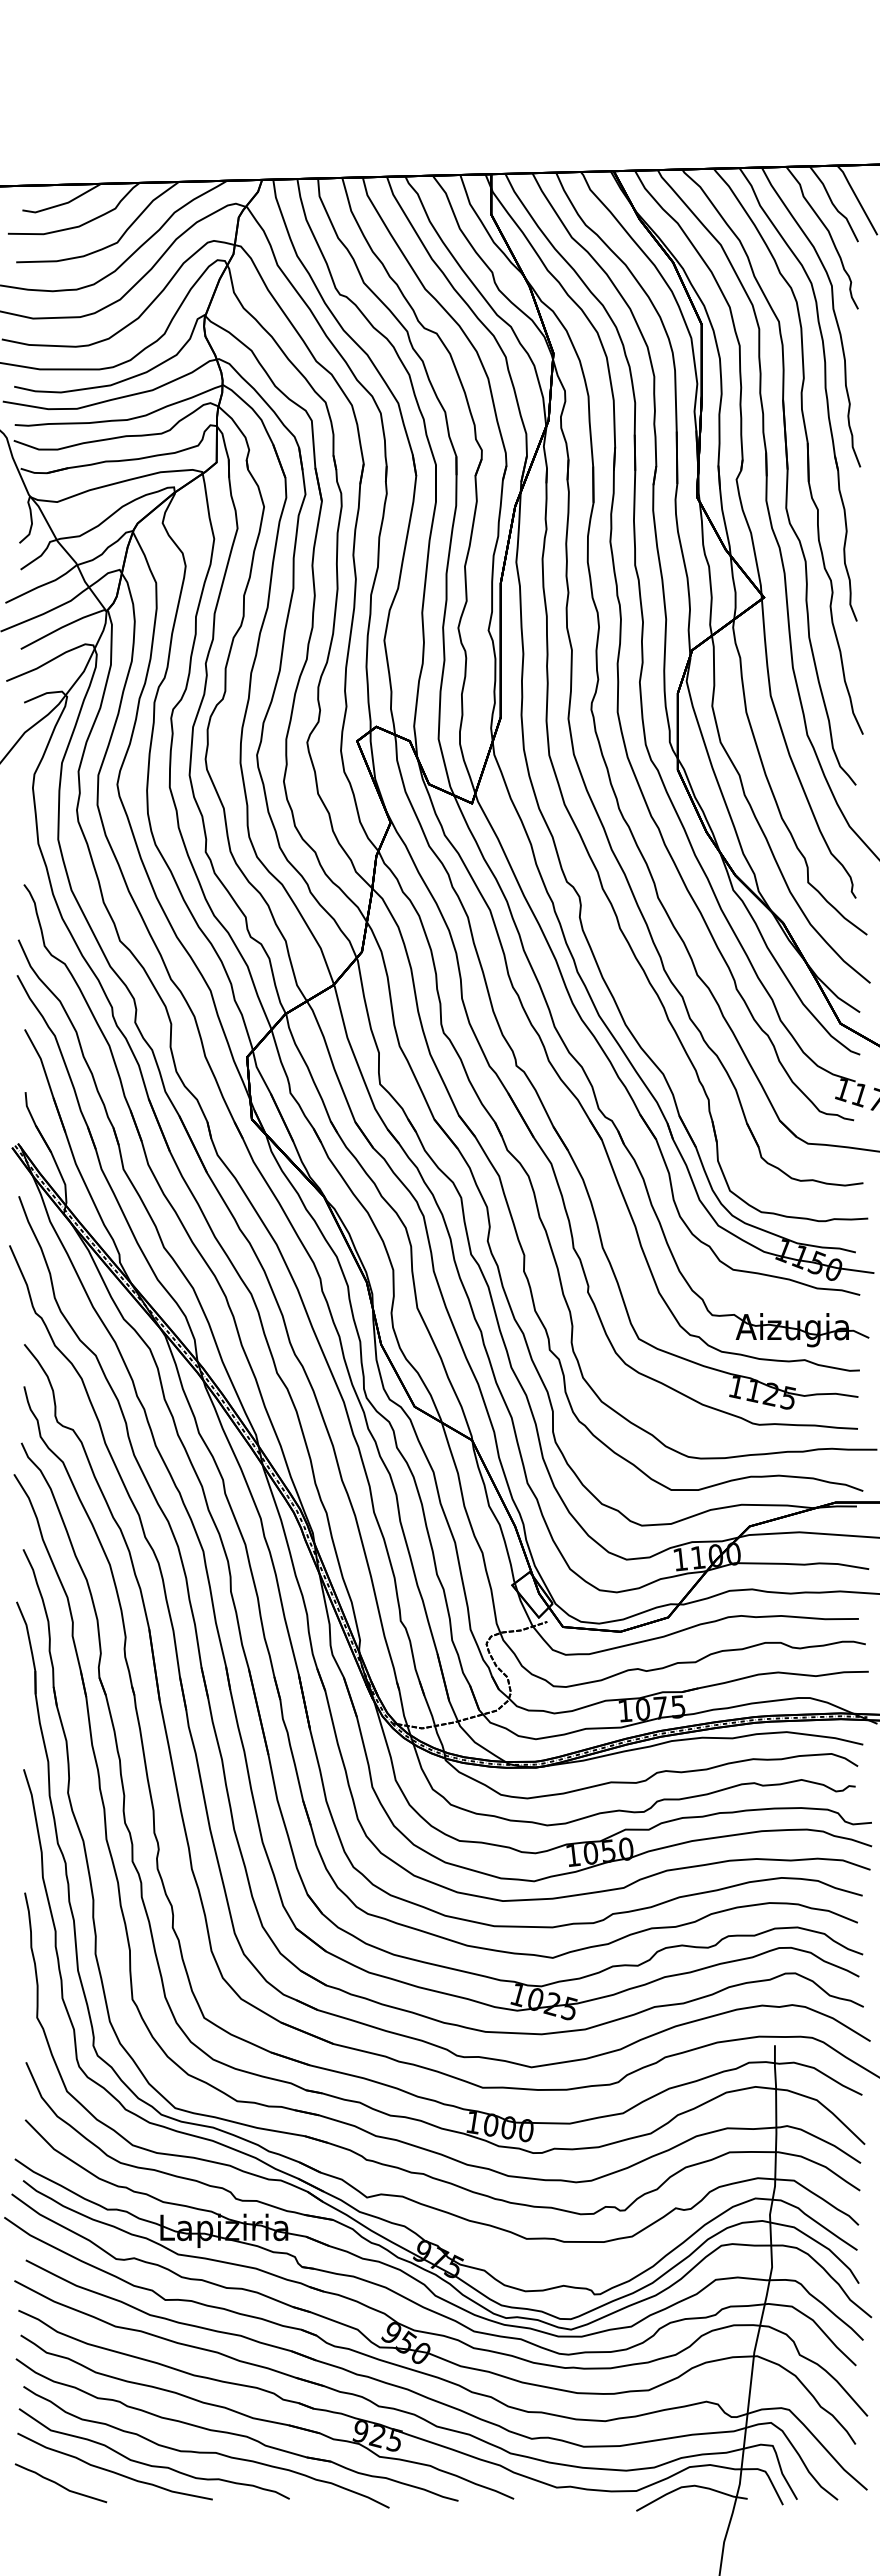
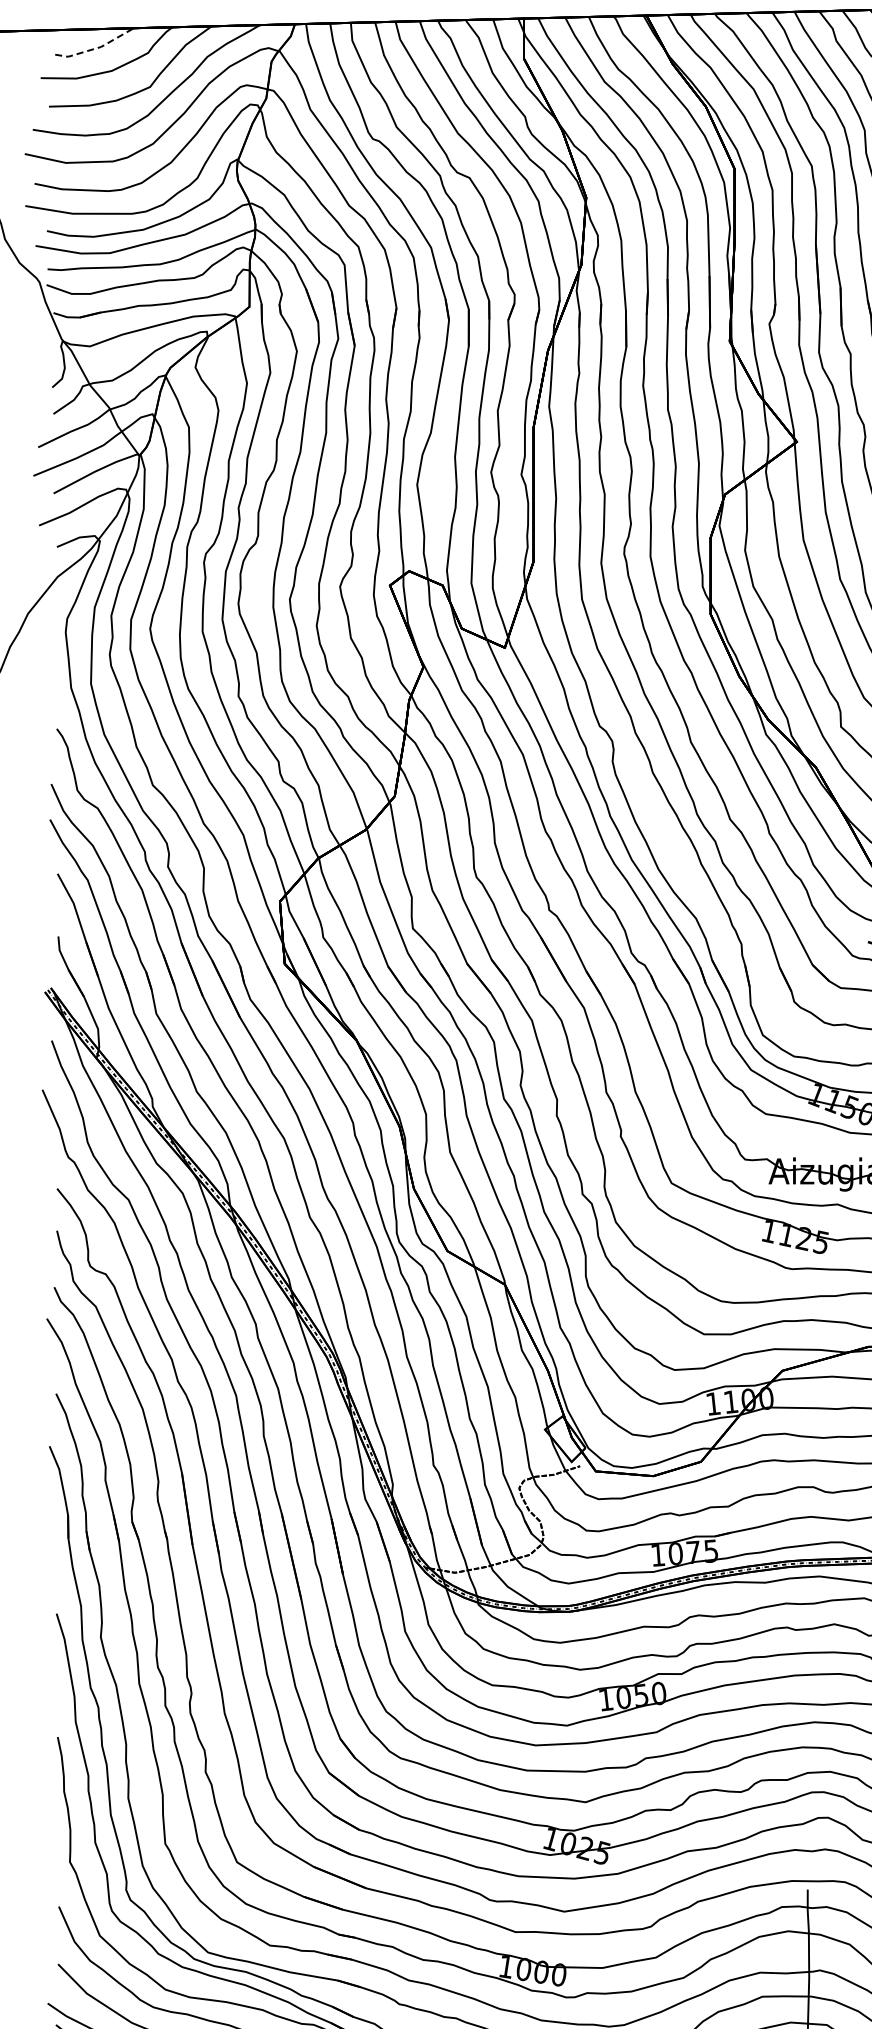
line: (63, 204) -> (96, 48), solid -> dashed

